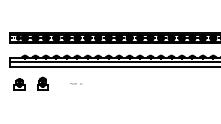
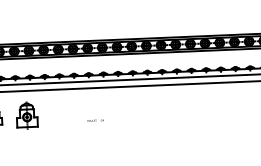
part: (42, 83) -> (26, 114), size x1.4
text: (75, 83) -> (94, 120), moved

